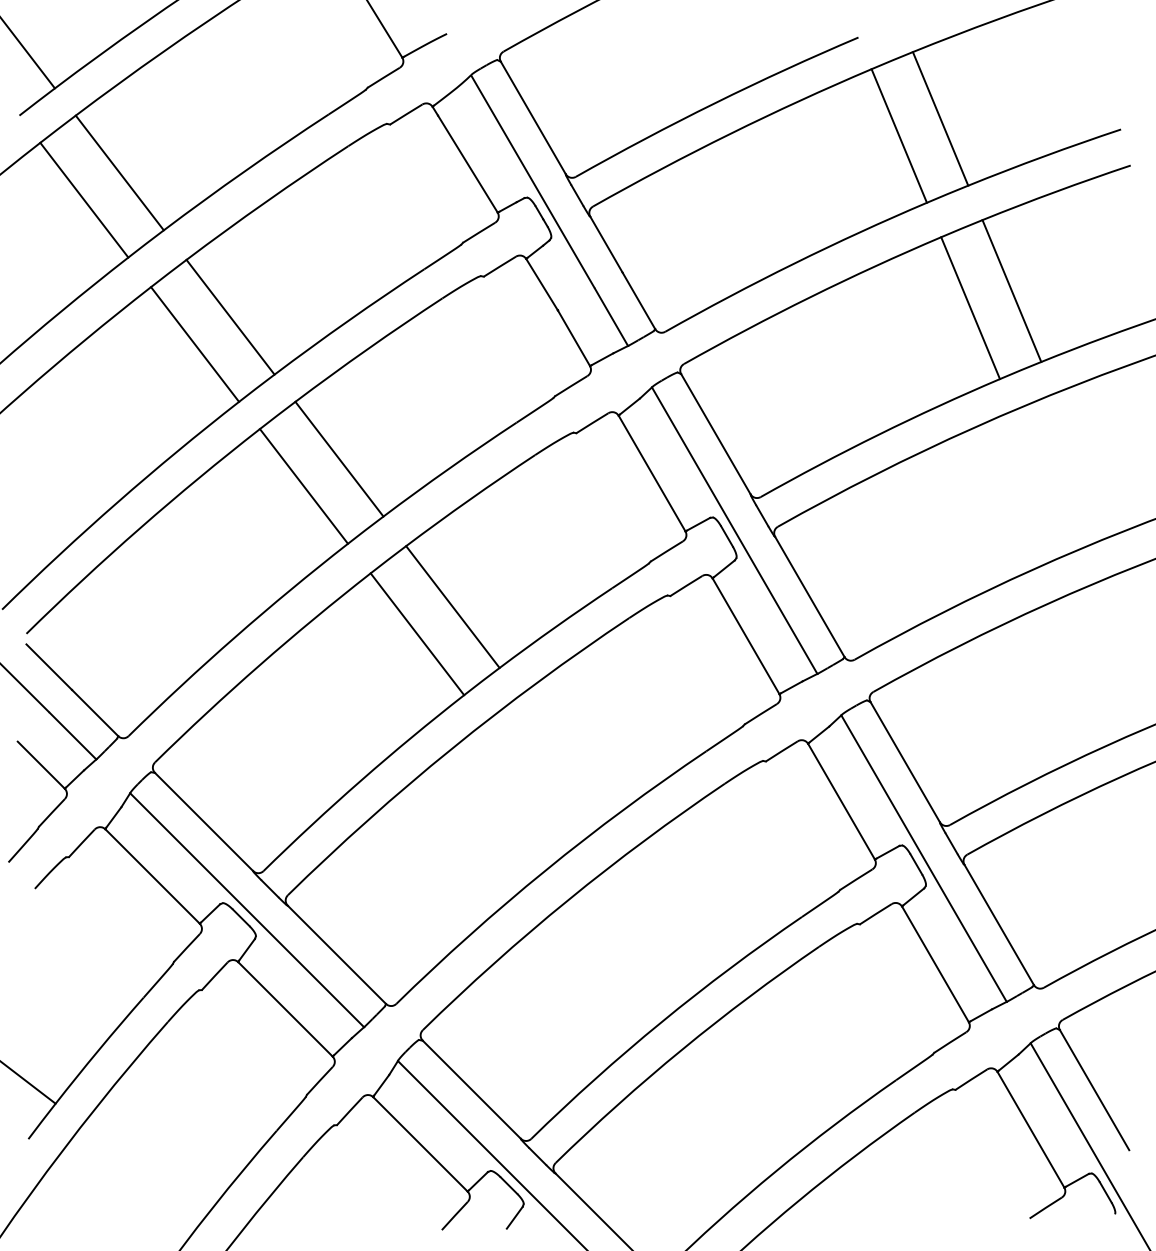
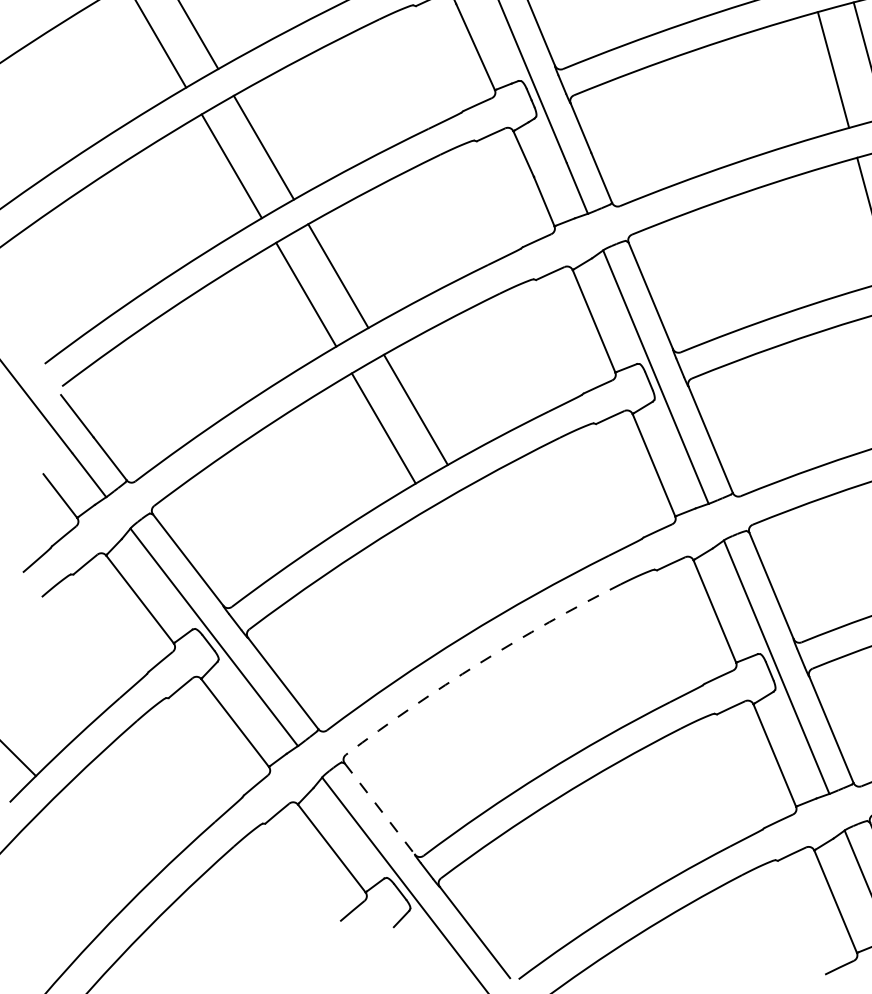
arc: (568, 900) -> (479, 663), solid -> dashed
line: (472, 1090) -> (380, 809), solid -> dashed

